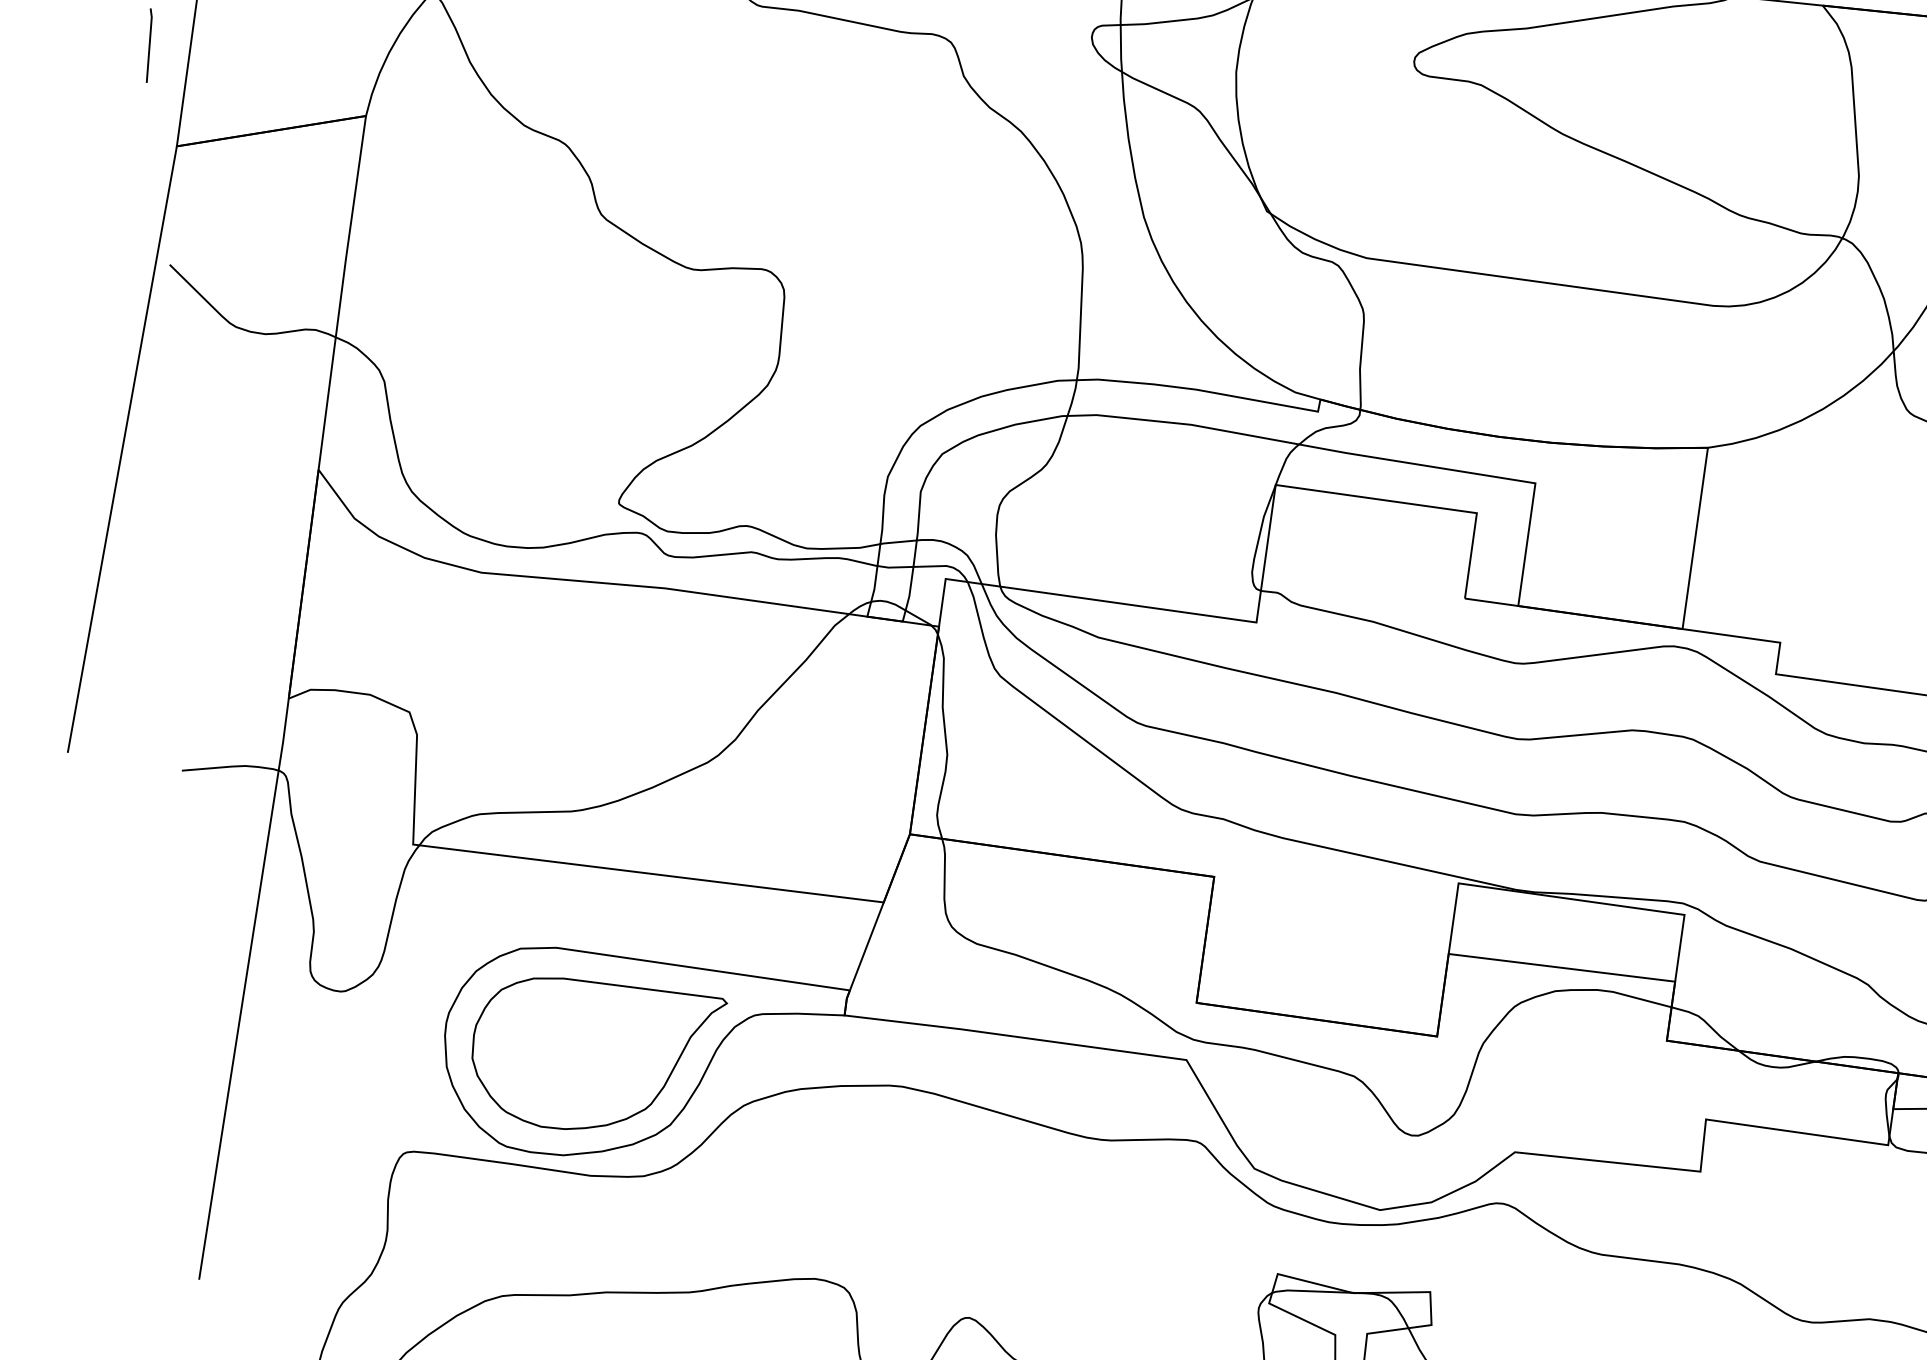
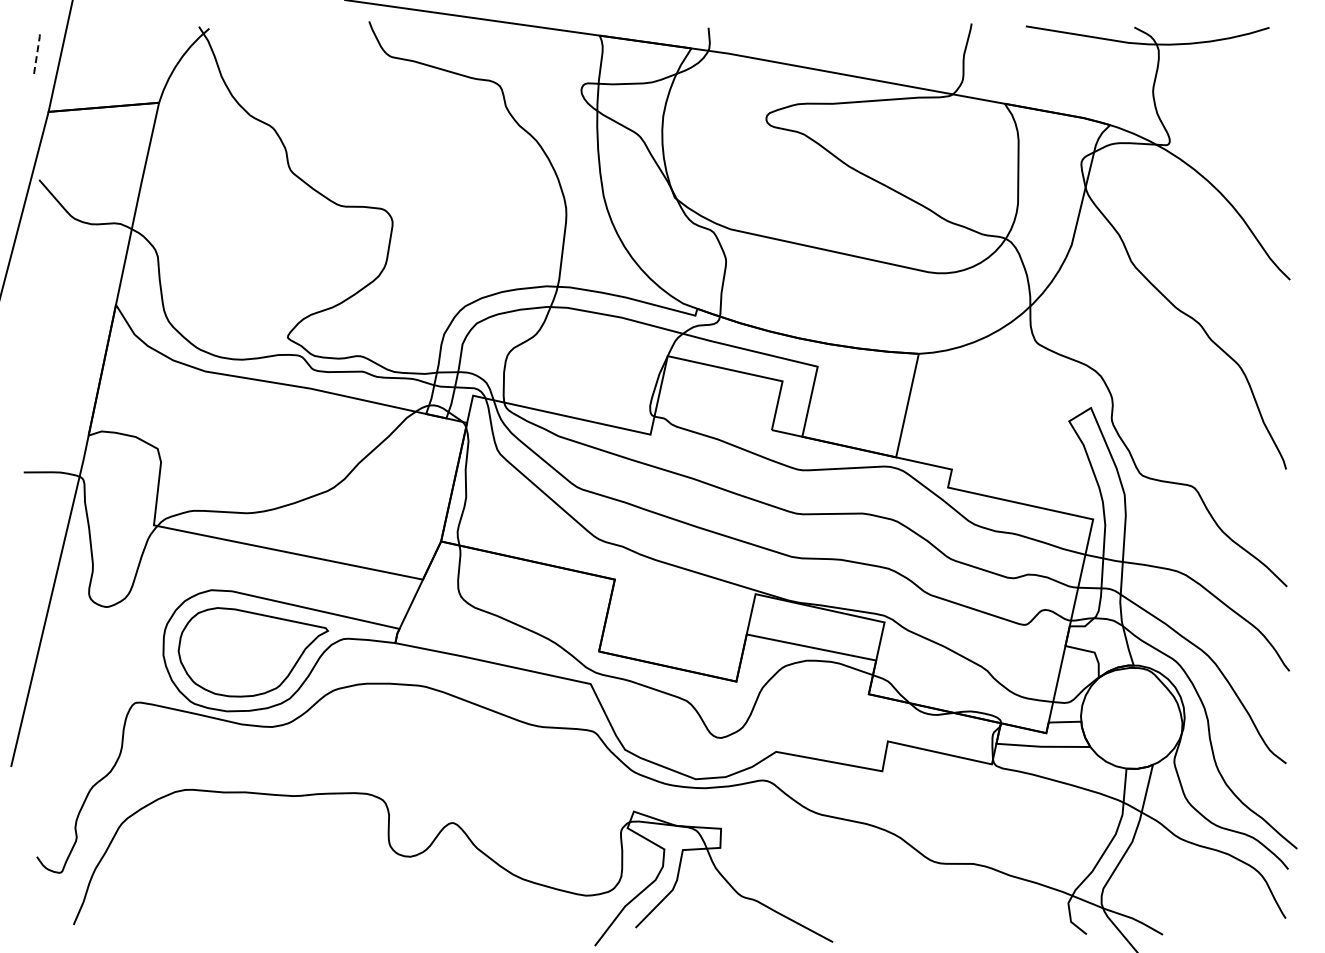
line: (149, 43) -> (37, 51), solid -> dashed

